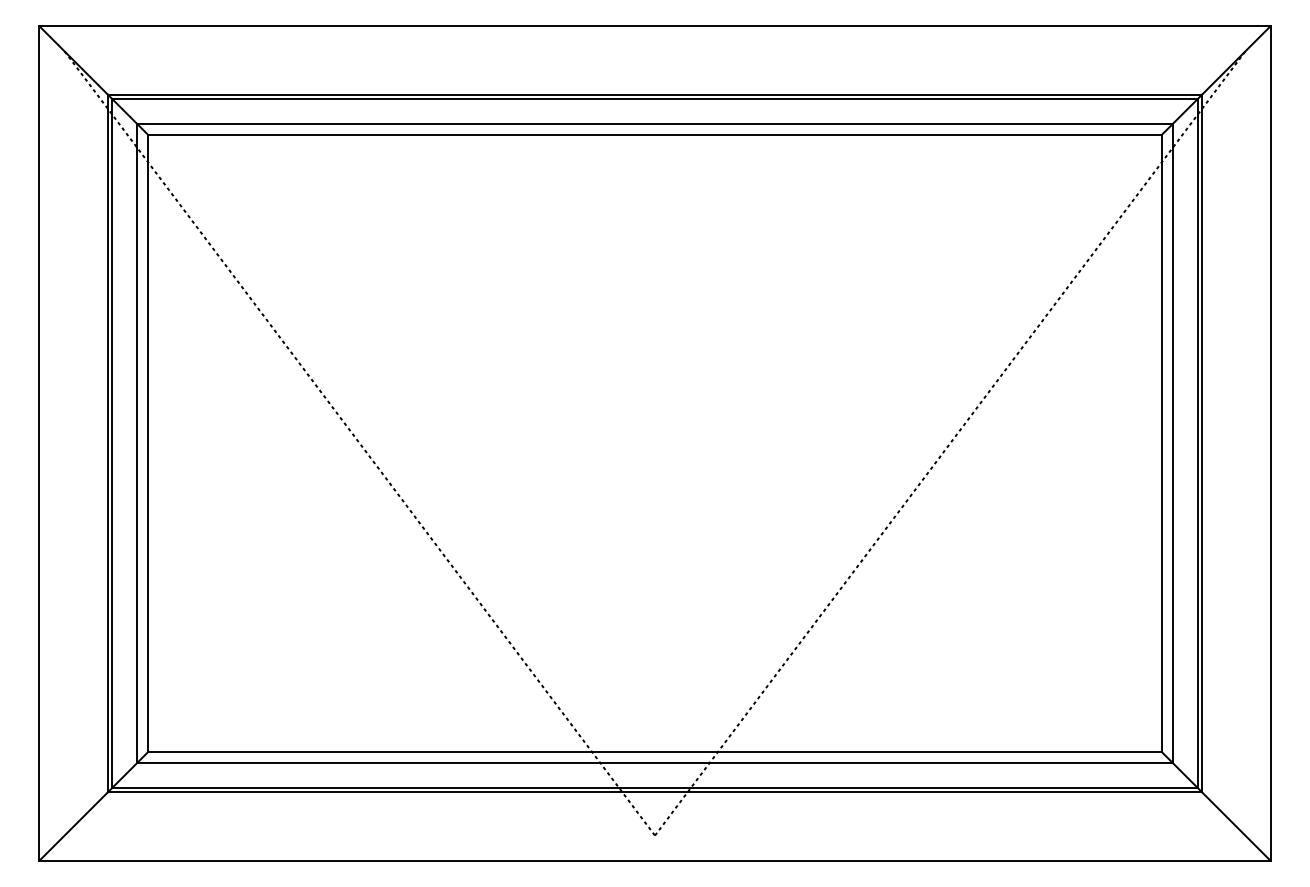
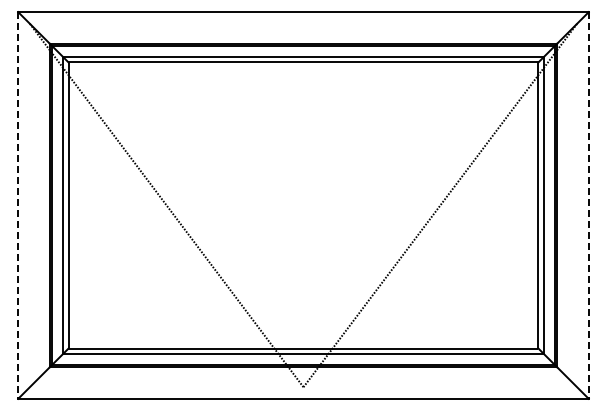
line: (40, 443) -> (18, 205), solid -> dashed
line: (1269, 443) -> (588, 205), solid -> dashed

